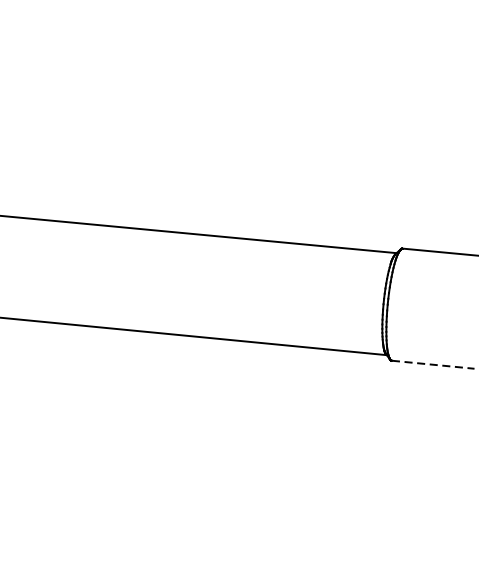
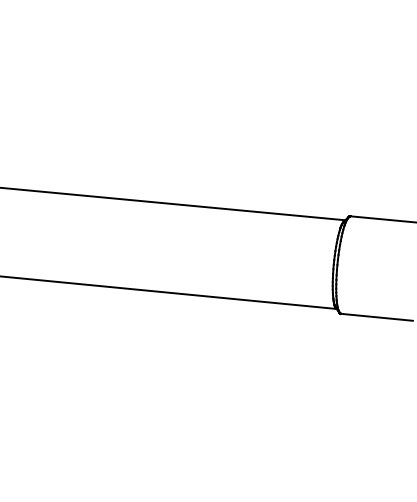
line: (433, 364) -> (377, 317), dashed -> solid

